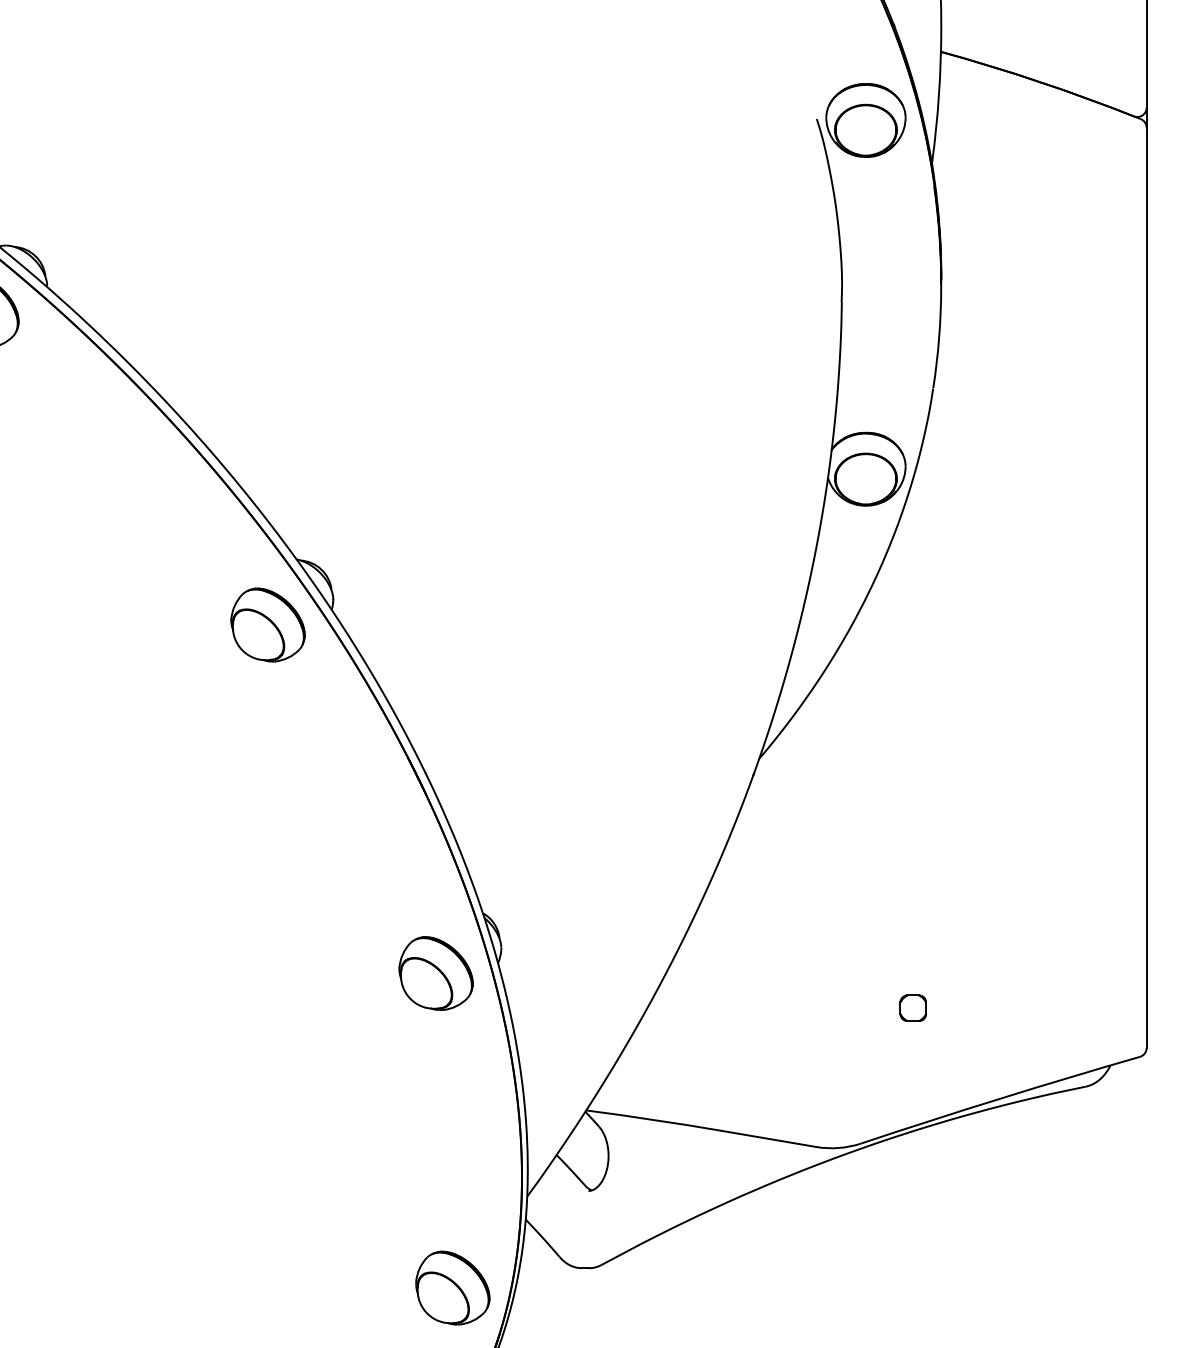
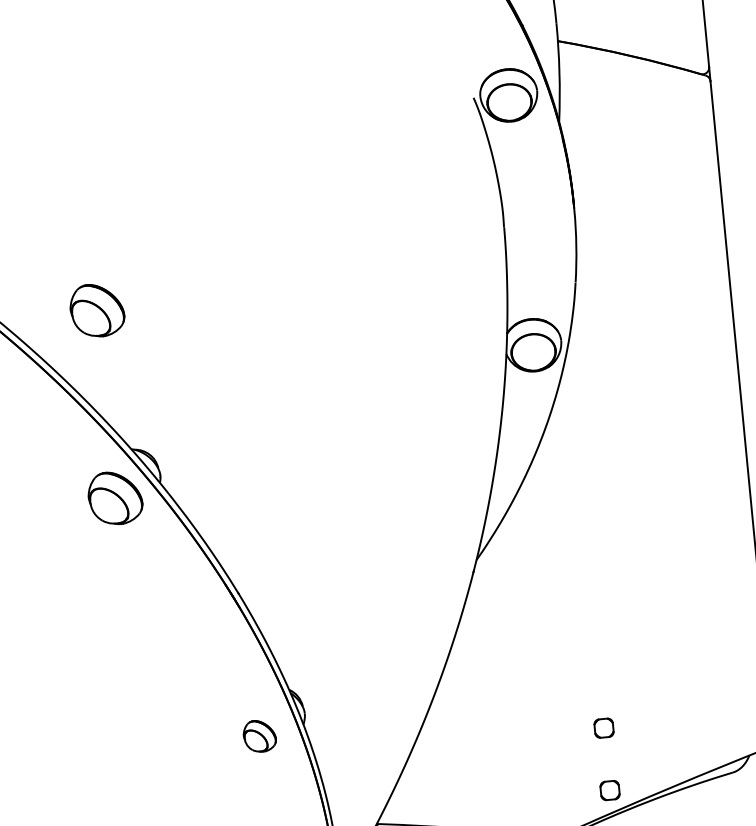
part: (267, 362) -> (96, 310), added
part: (435, 973) -> (259, 736), size x0.6
part: (912, 1094) -> (609, 790), added

